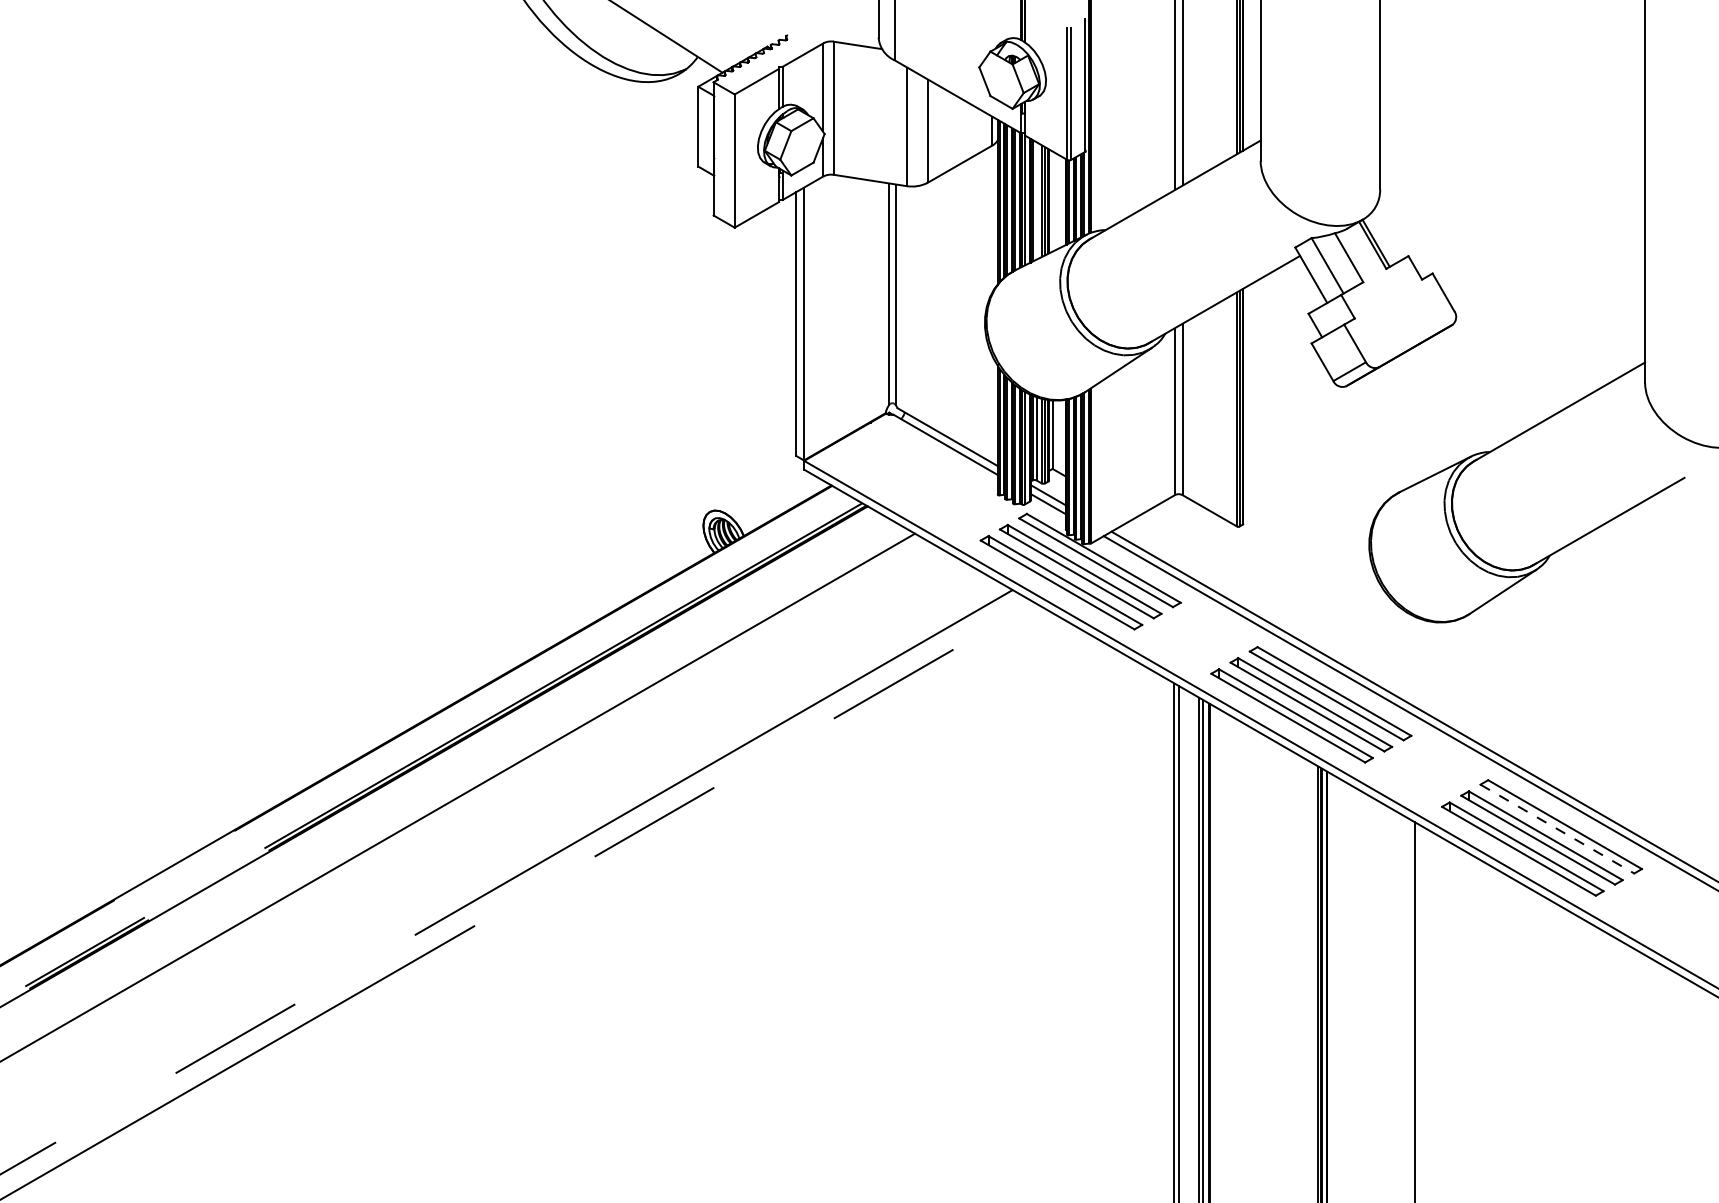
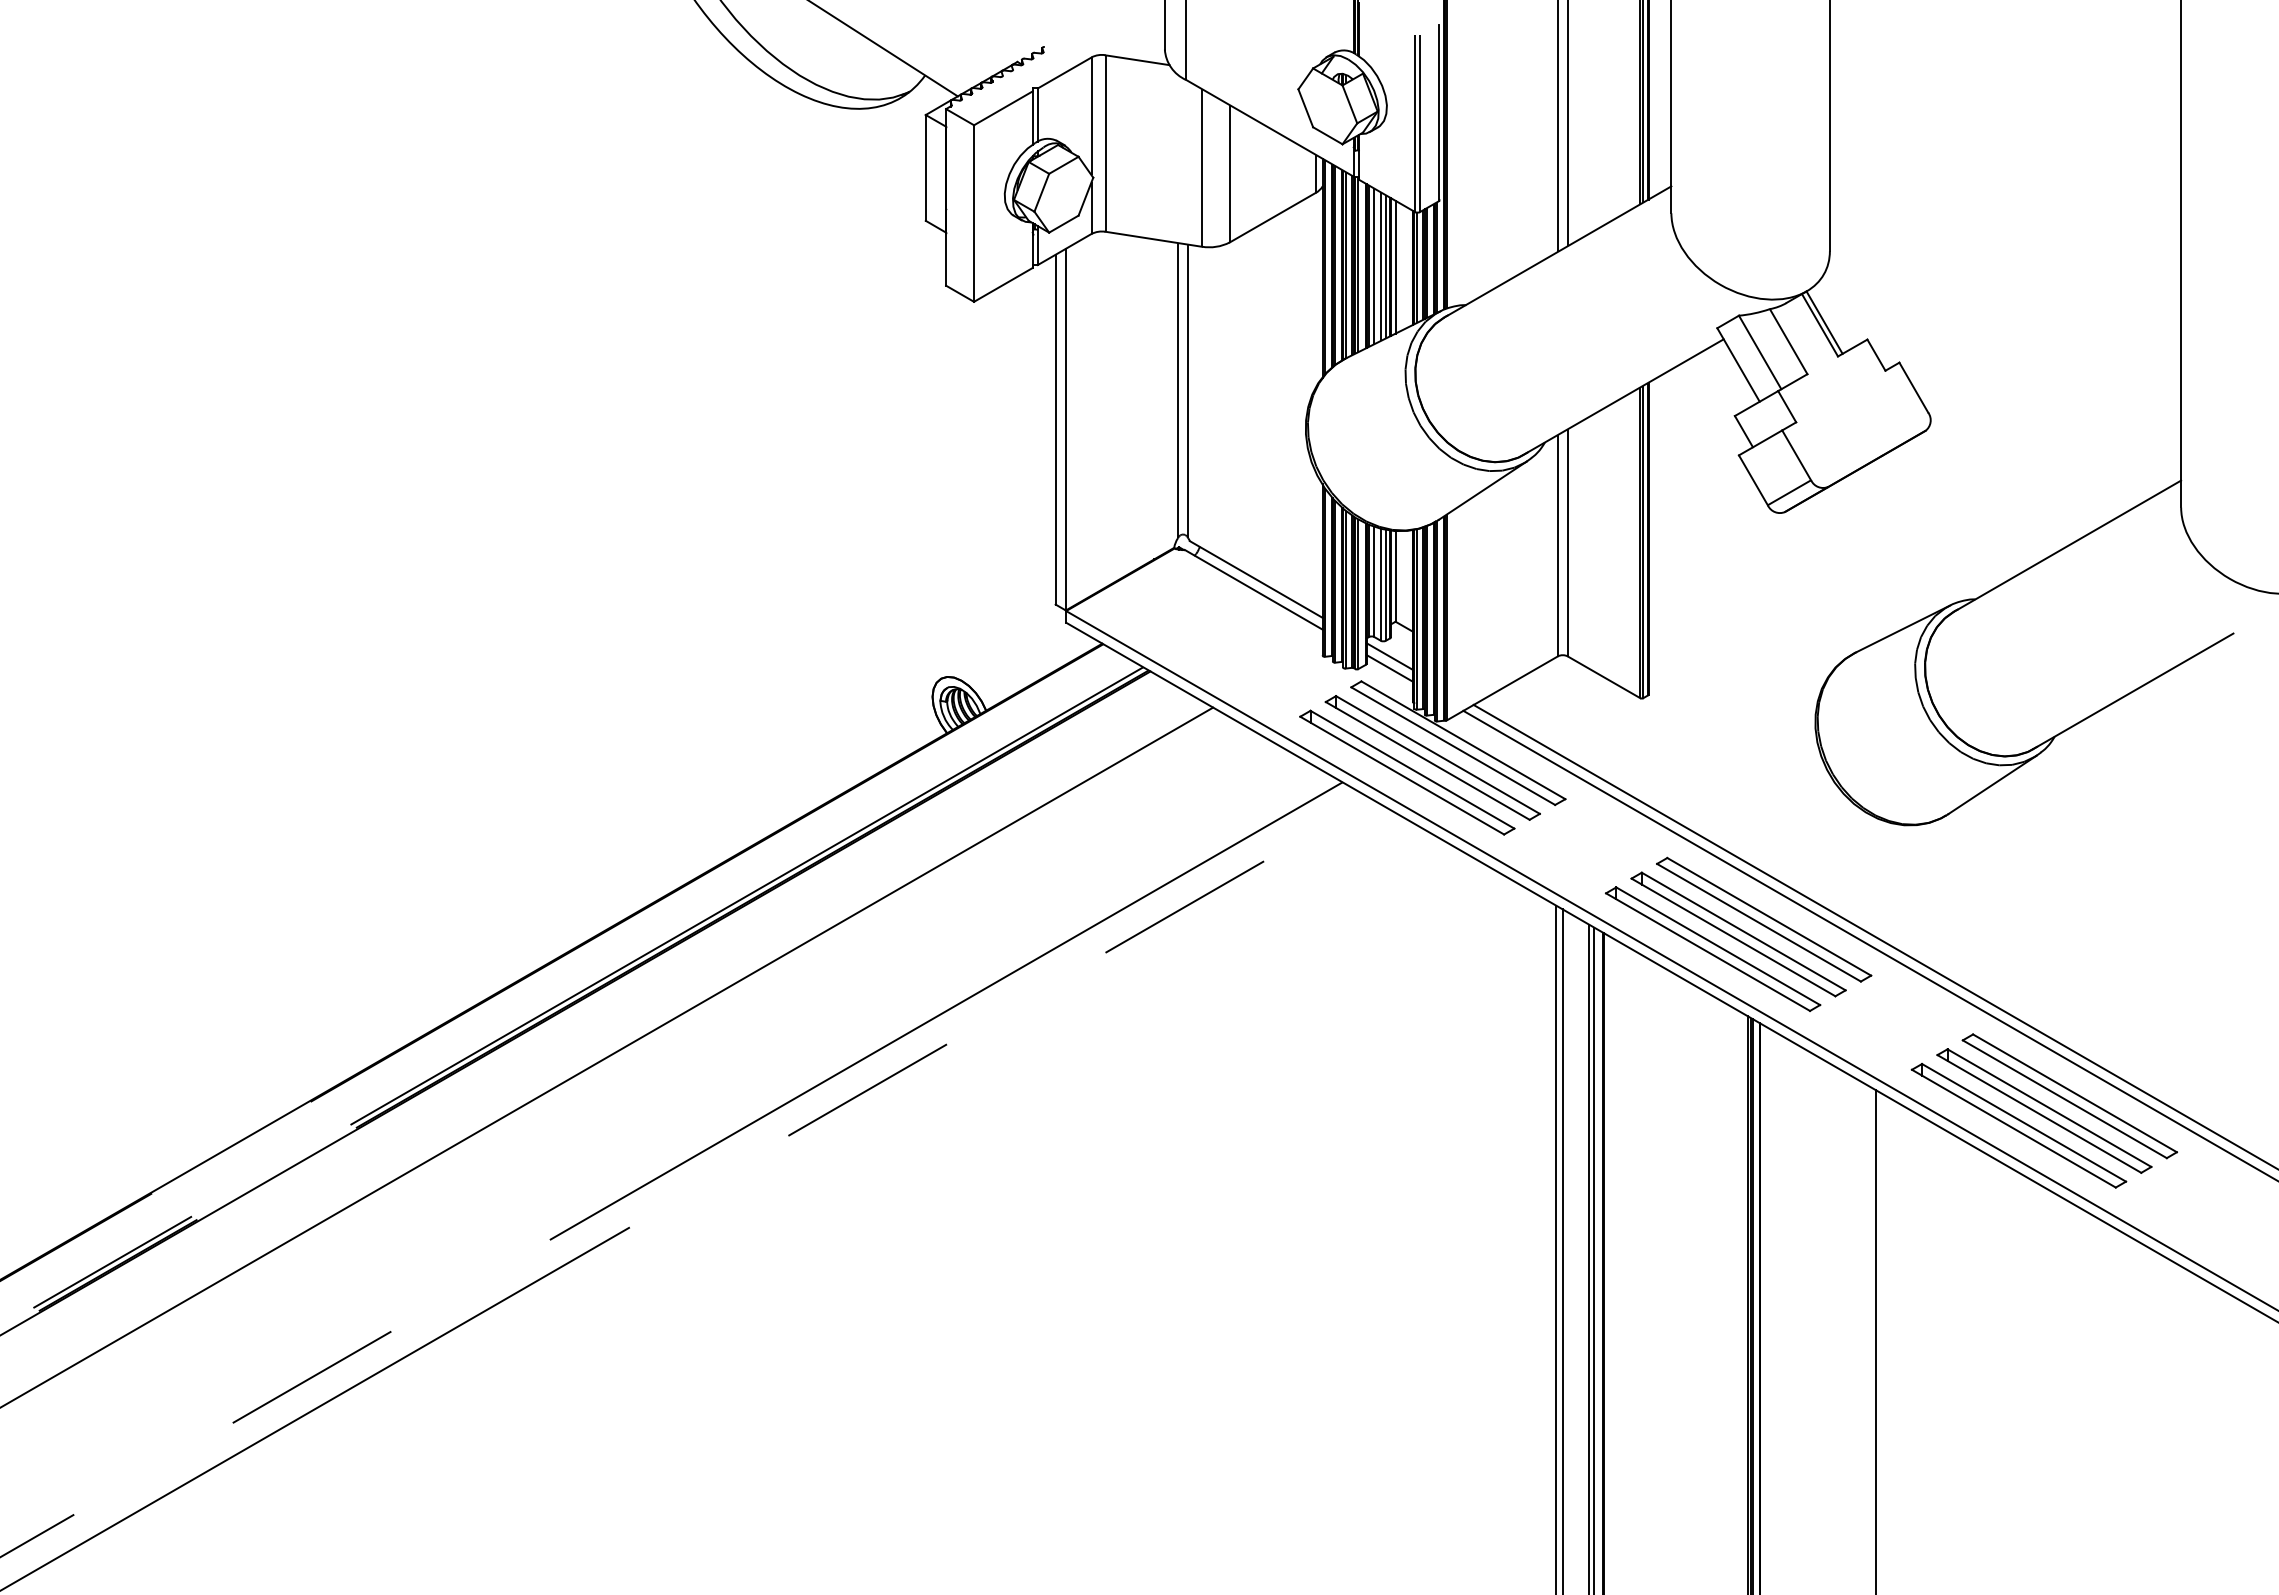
line: (1036, 201) -> (1374, 266), added
line: (1052, 201) -> (1395, 266), added
line: (1557, 829) -> (2064, 1099), dashed -> solid

